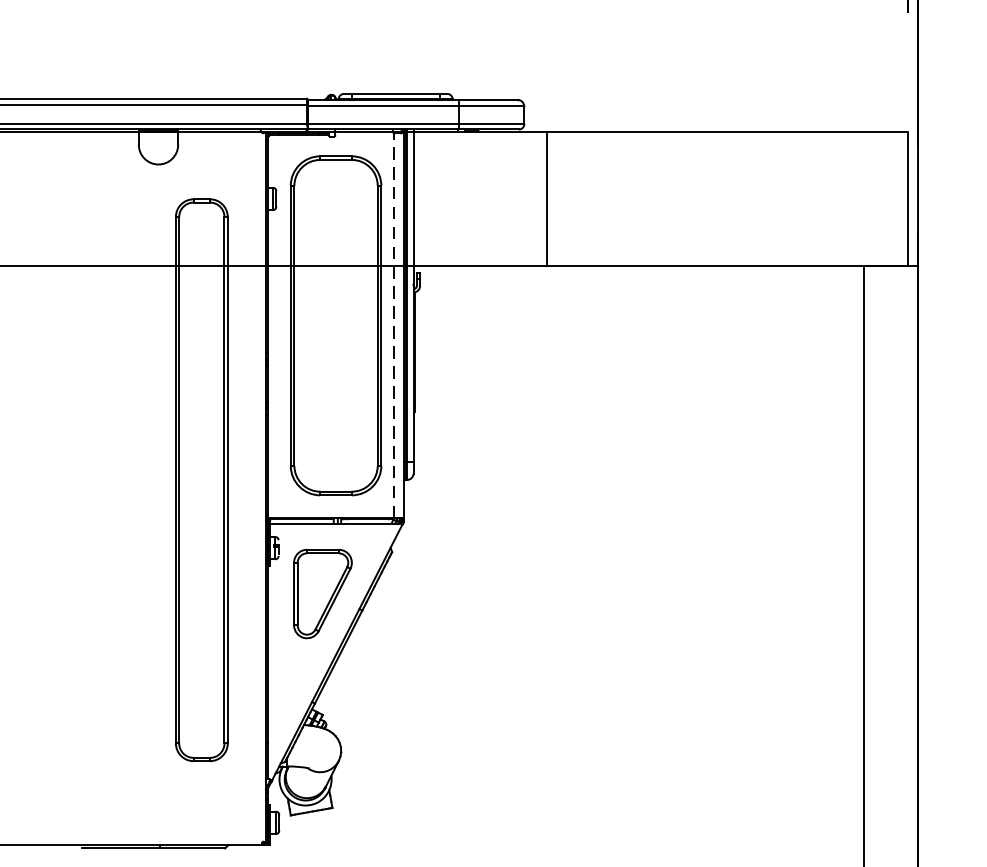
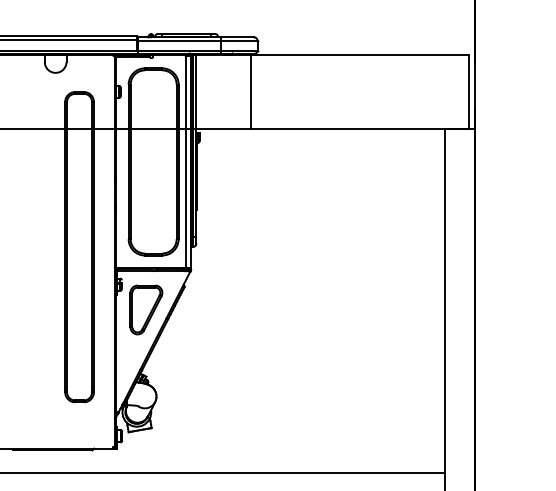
line: (545, 200) -> (250, 92), moved
line: (393, 325) -> (185, 161), dashed -> solid

